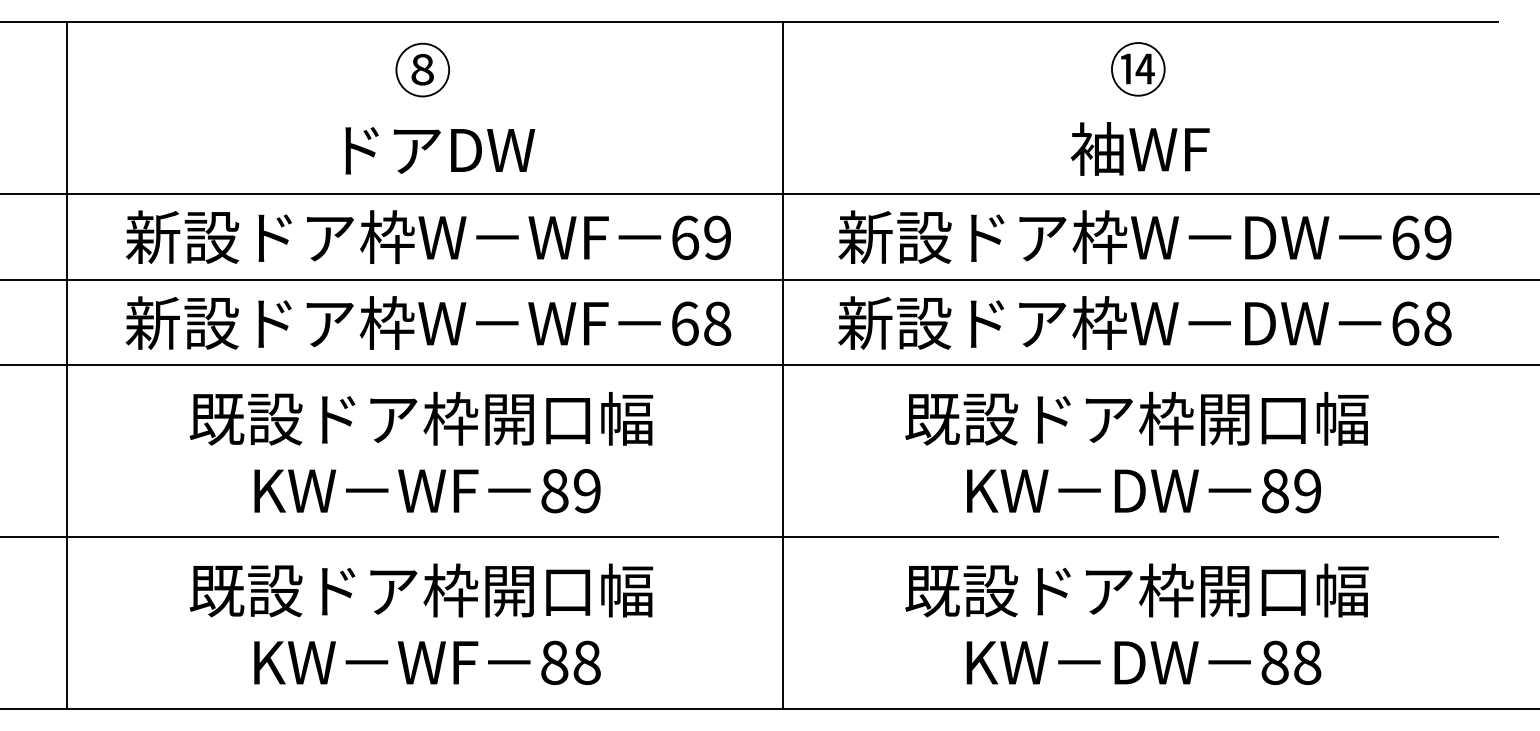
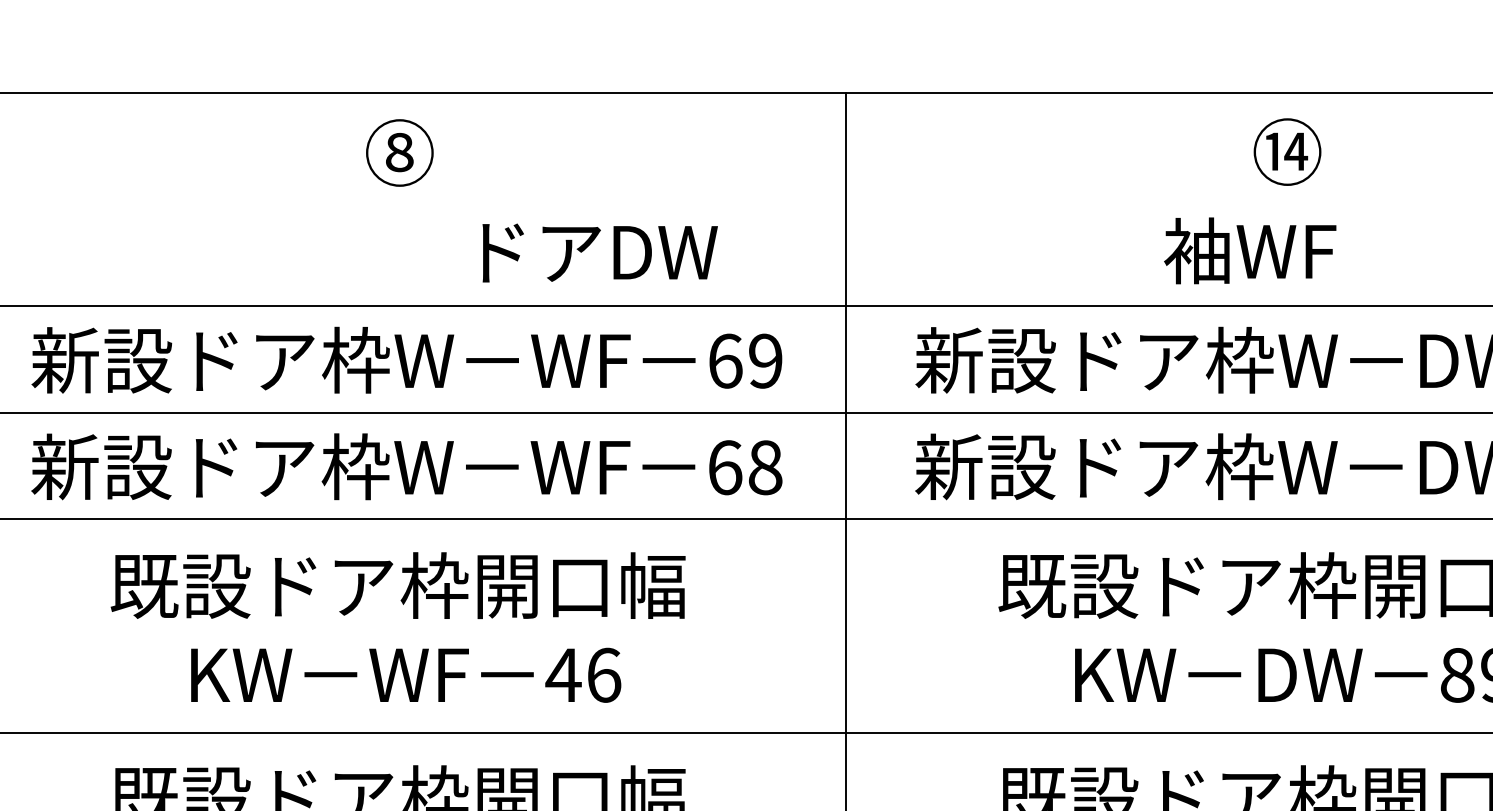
text: (1139, 148) -> (1249, 250), moved
text: (440, 150) -> (600, 252), moved
text: (570, 491) -> (583, 675), 89 -> 46

